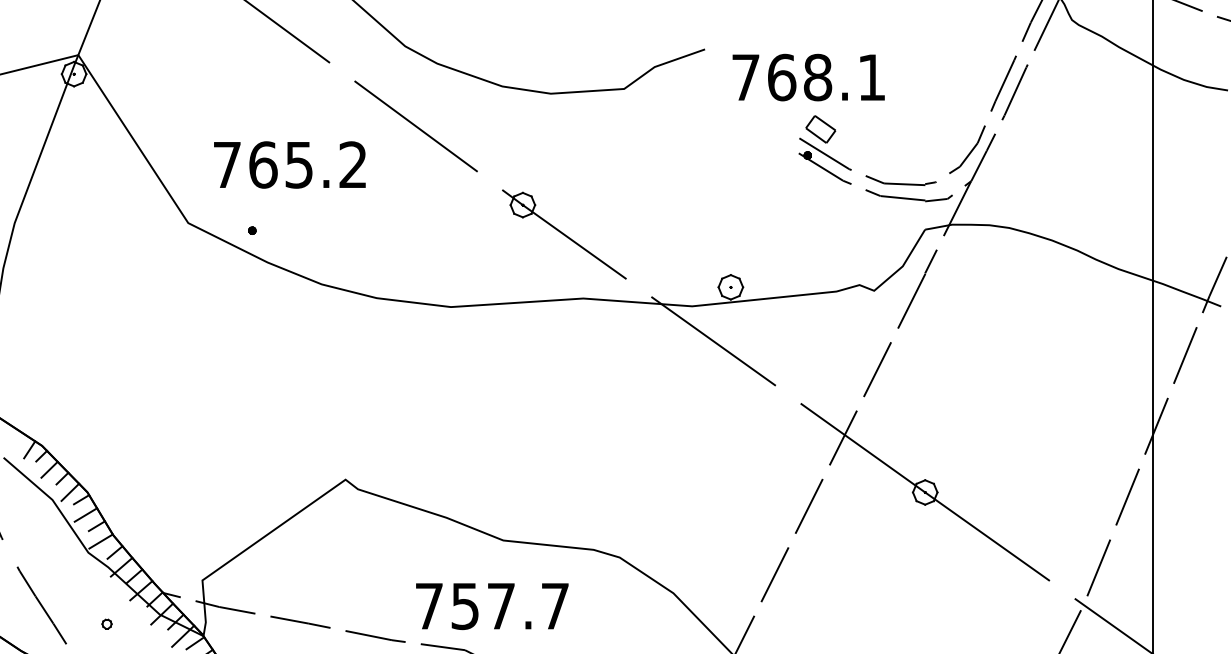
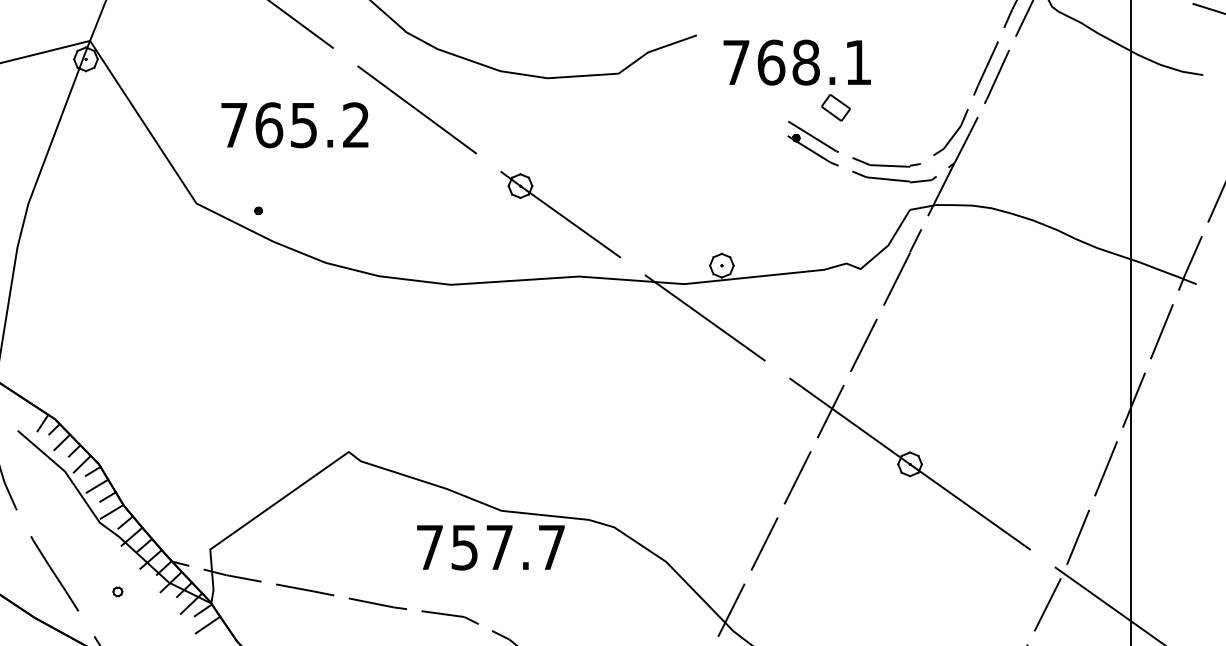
part: (820, 129) -> (835, 107), moved
text: (289, 165) -> (294, 125), moved
text: (491, 606) -> (490, 547), moved

